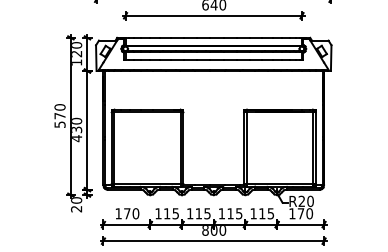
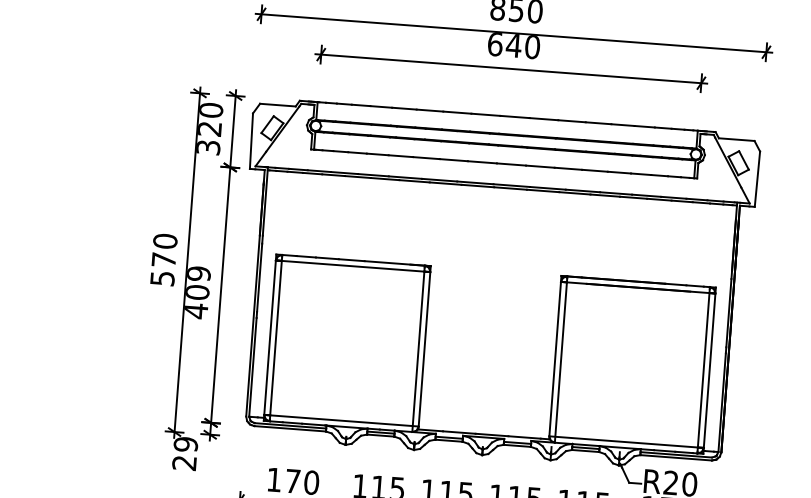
text: (77, 62) -> (210, 147), 120 -> 320
text: (77, 125) -> (200, 283), 430 -> 409
text: (76, 200) -> (185, 444), 20 -> 29

